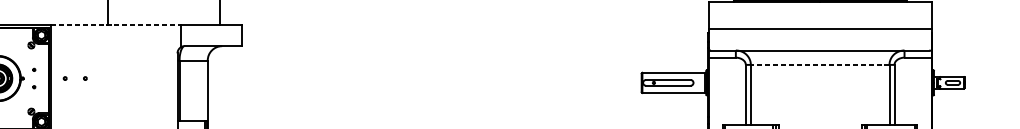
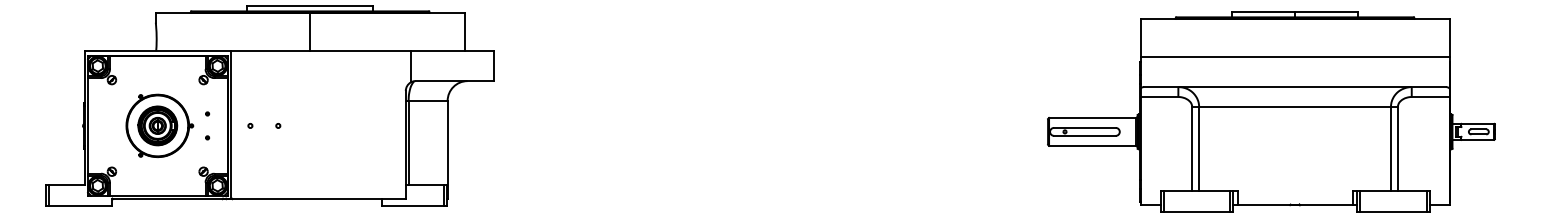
line: (116, 24) -> (321, 51), dashed -> solid
line: (820, 65) -> (1295, 107), dashed -> solid

